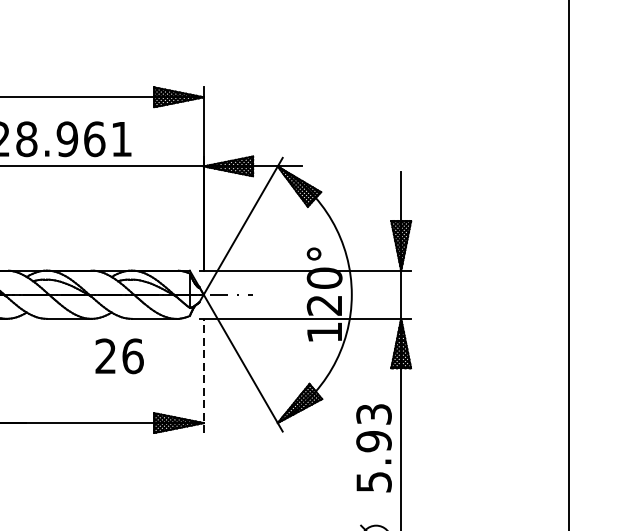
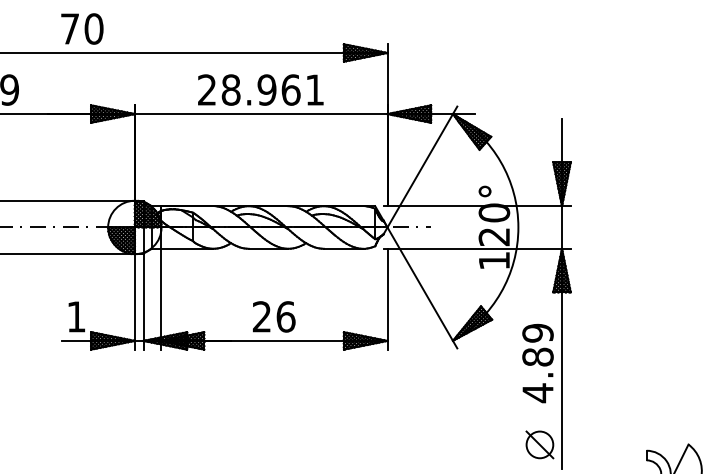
text: (119, 355) -> (274, 316), moved
line: (203, 375) -> (387, 298), dashed -> solid
text: (373, 448) -> (537, 363), 5.93 -> 4.89

